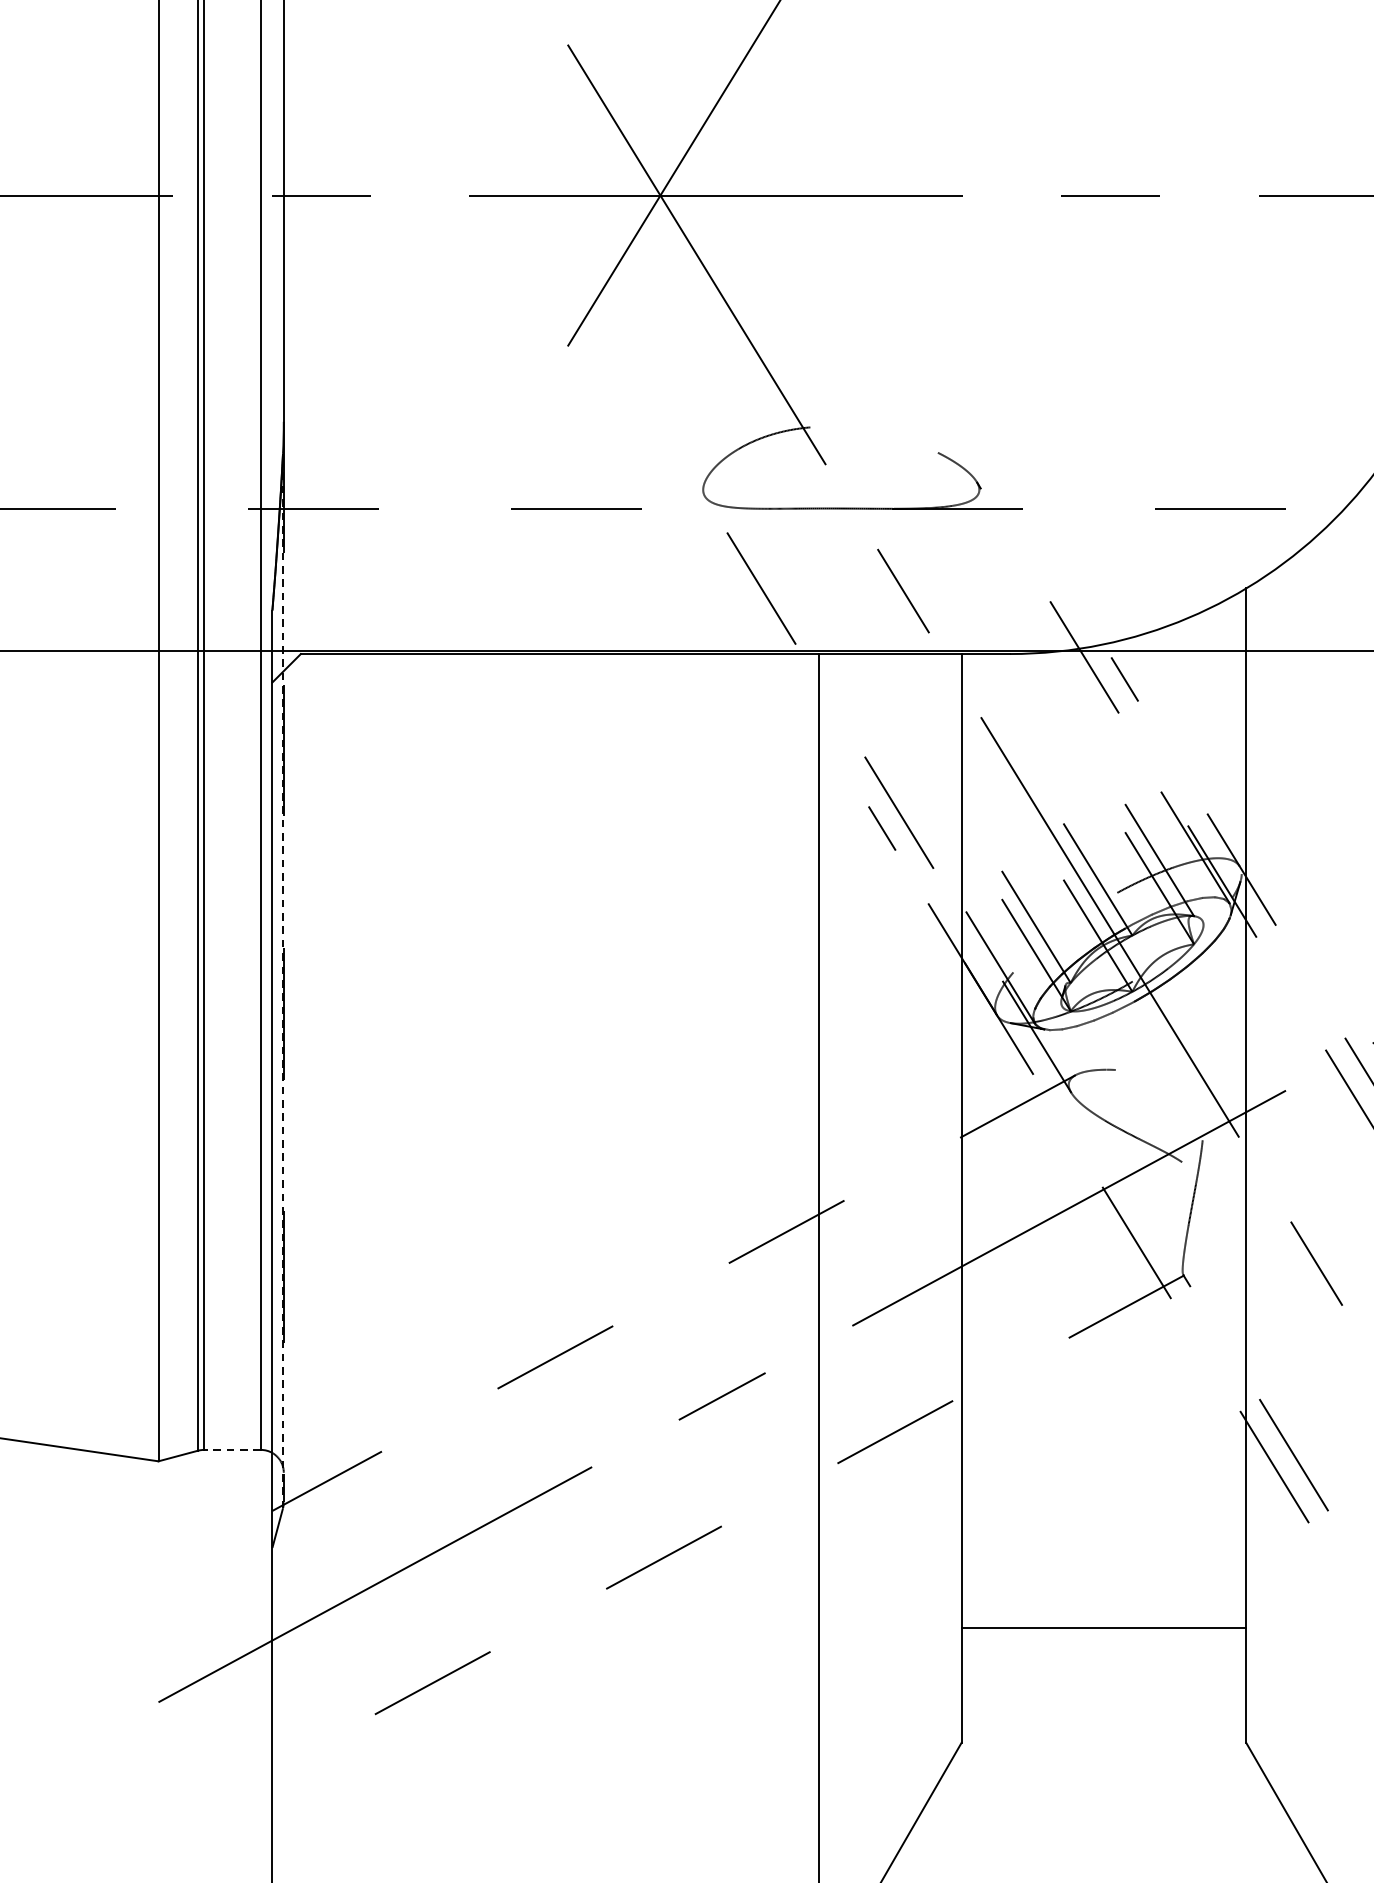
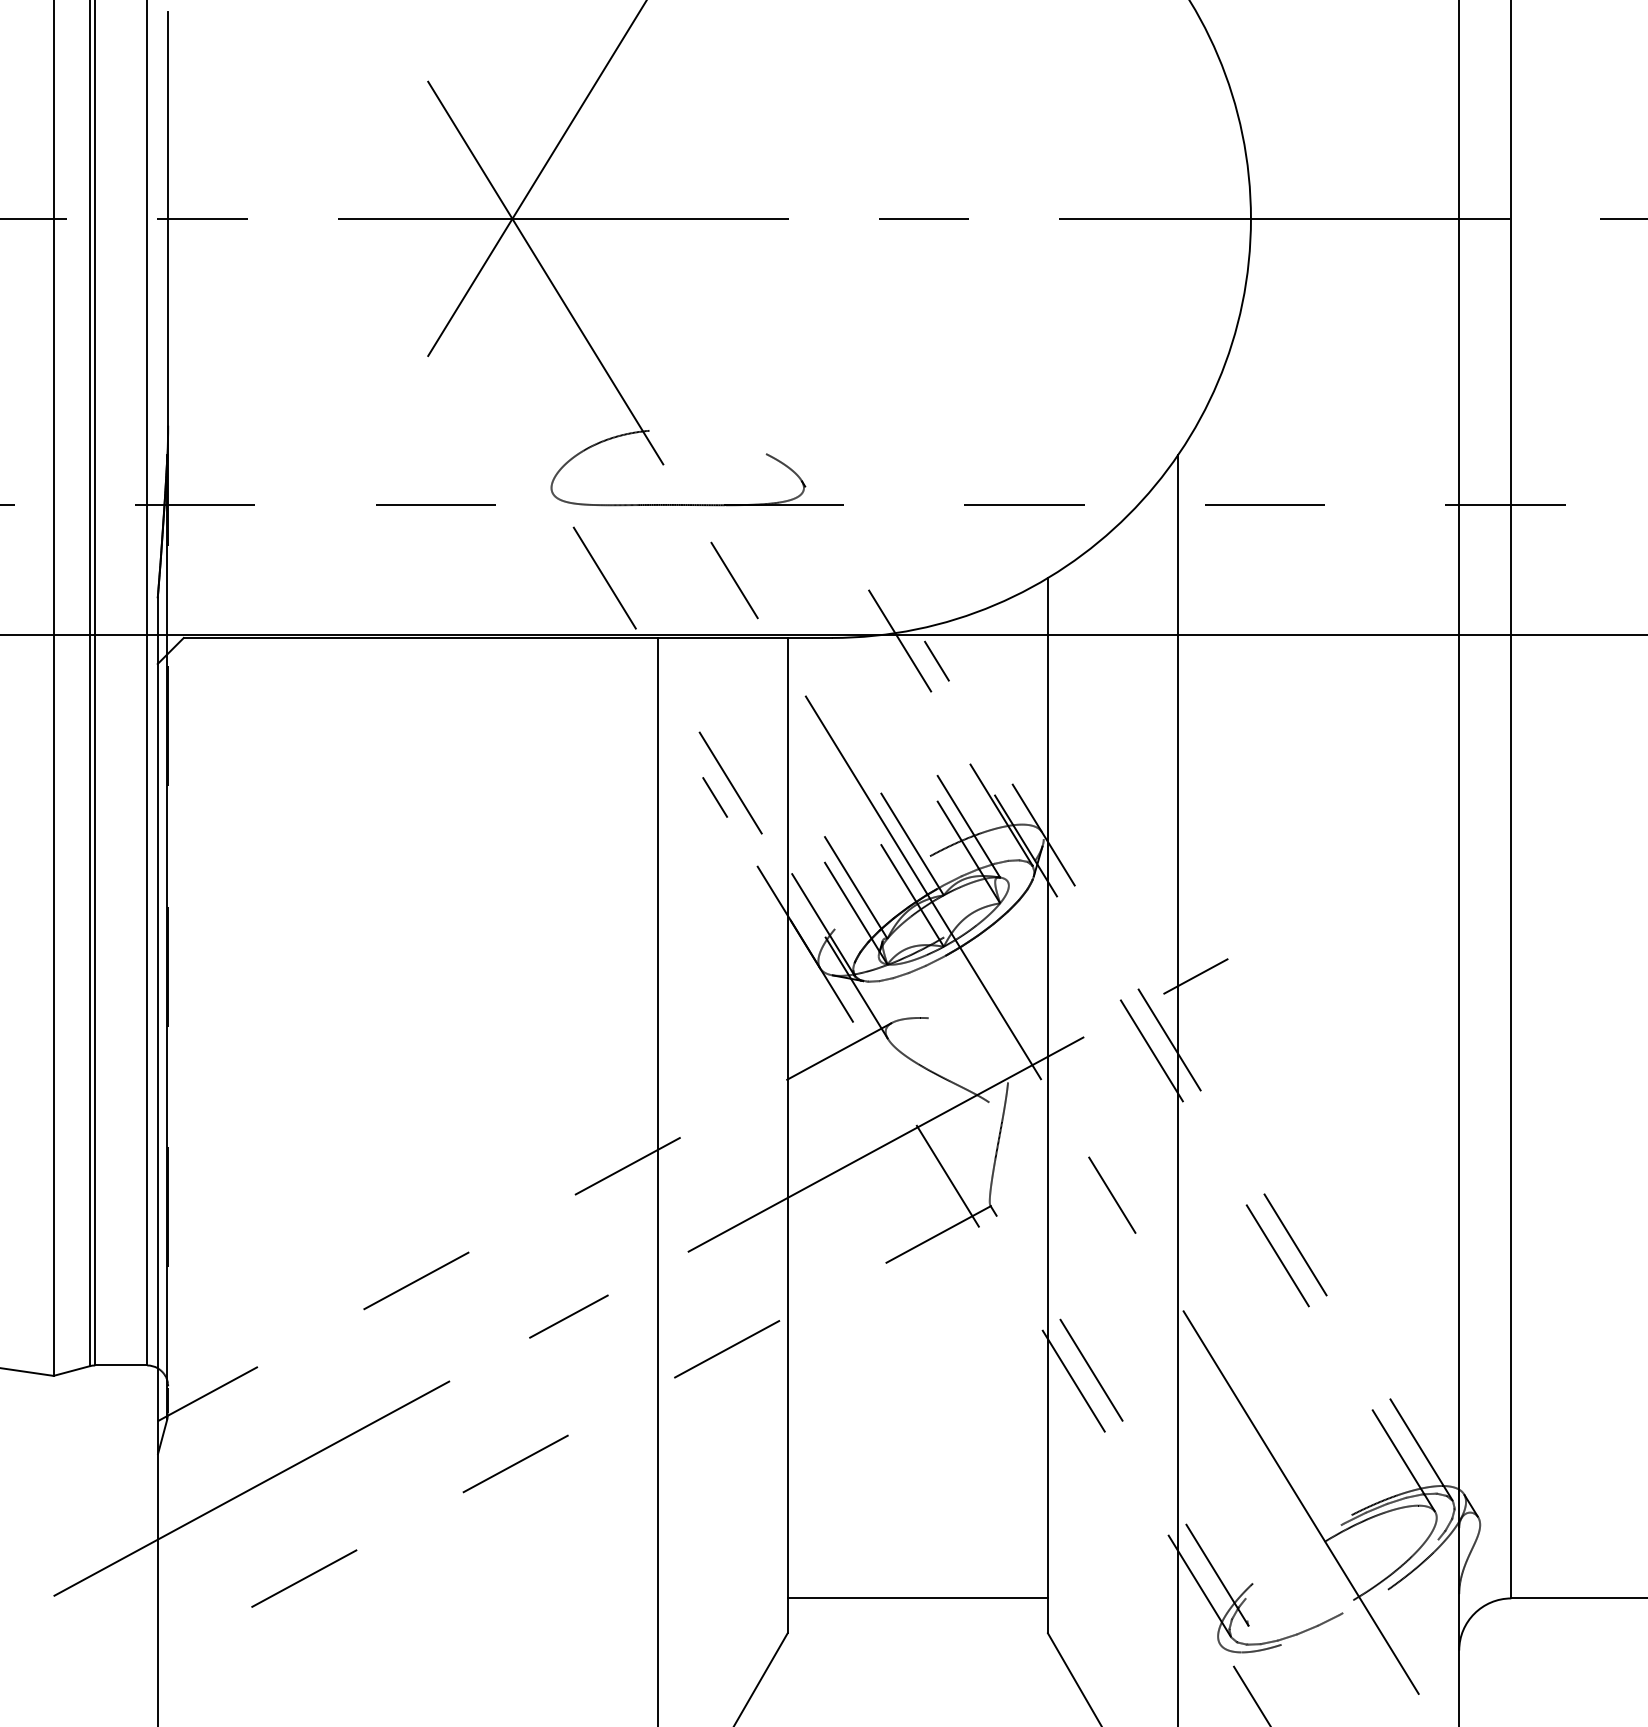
line: (283, 980) -> (167, 936), dashed -> solid
line: (231, 1449) -> (120, 1365), dashed -> solid
line: (1103, 1628) -> (917, 1598), moved

